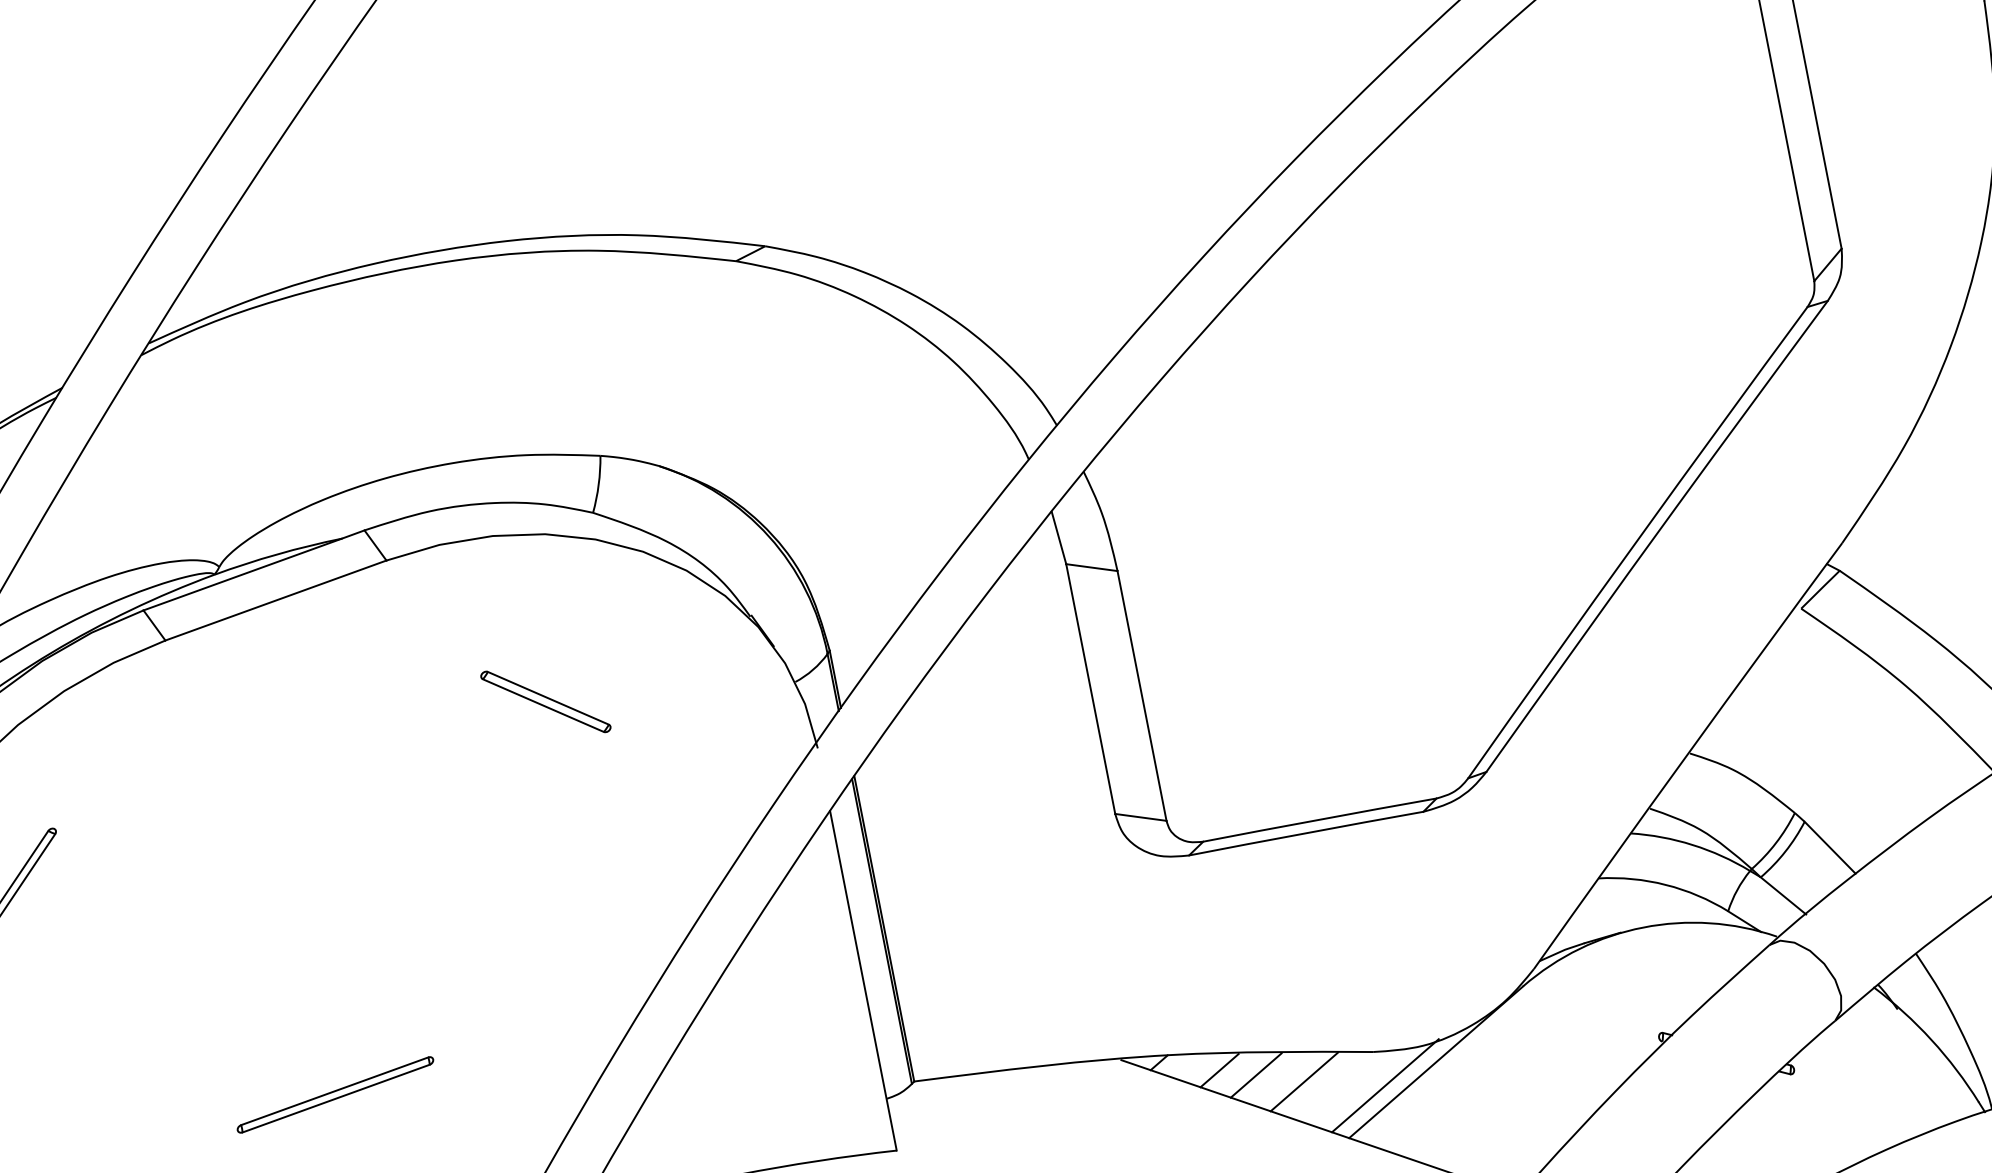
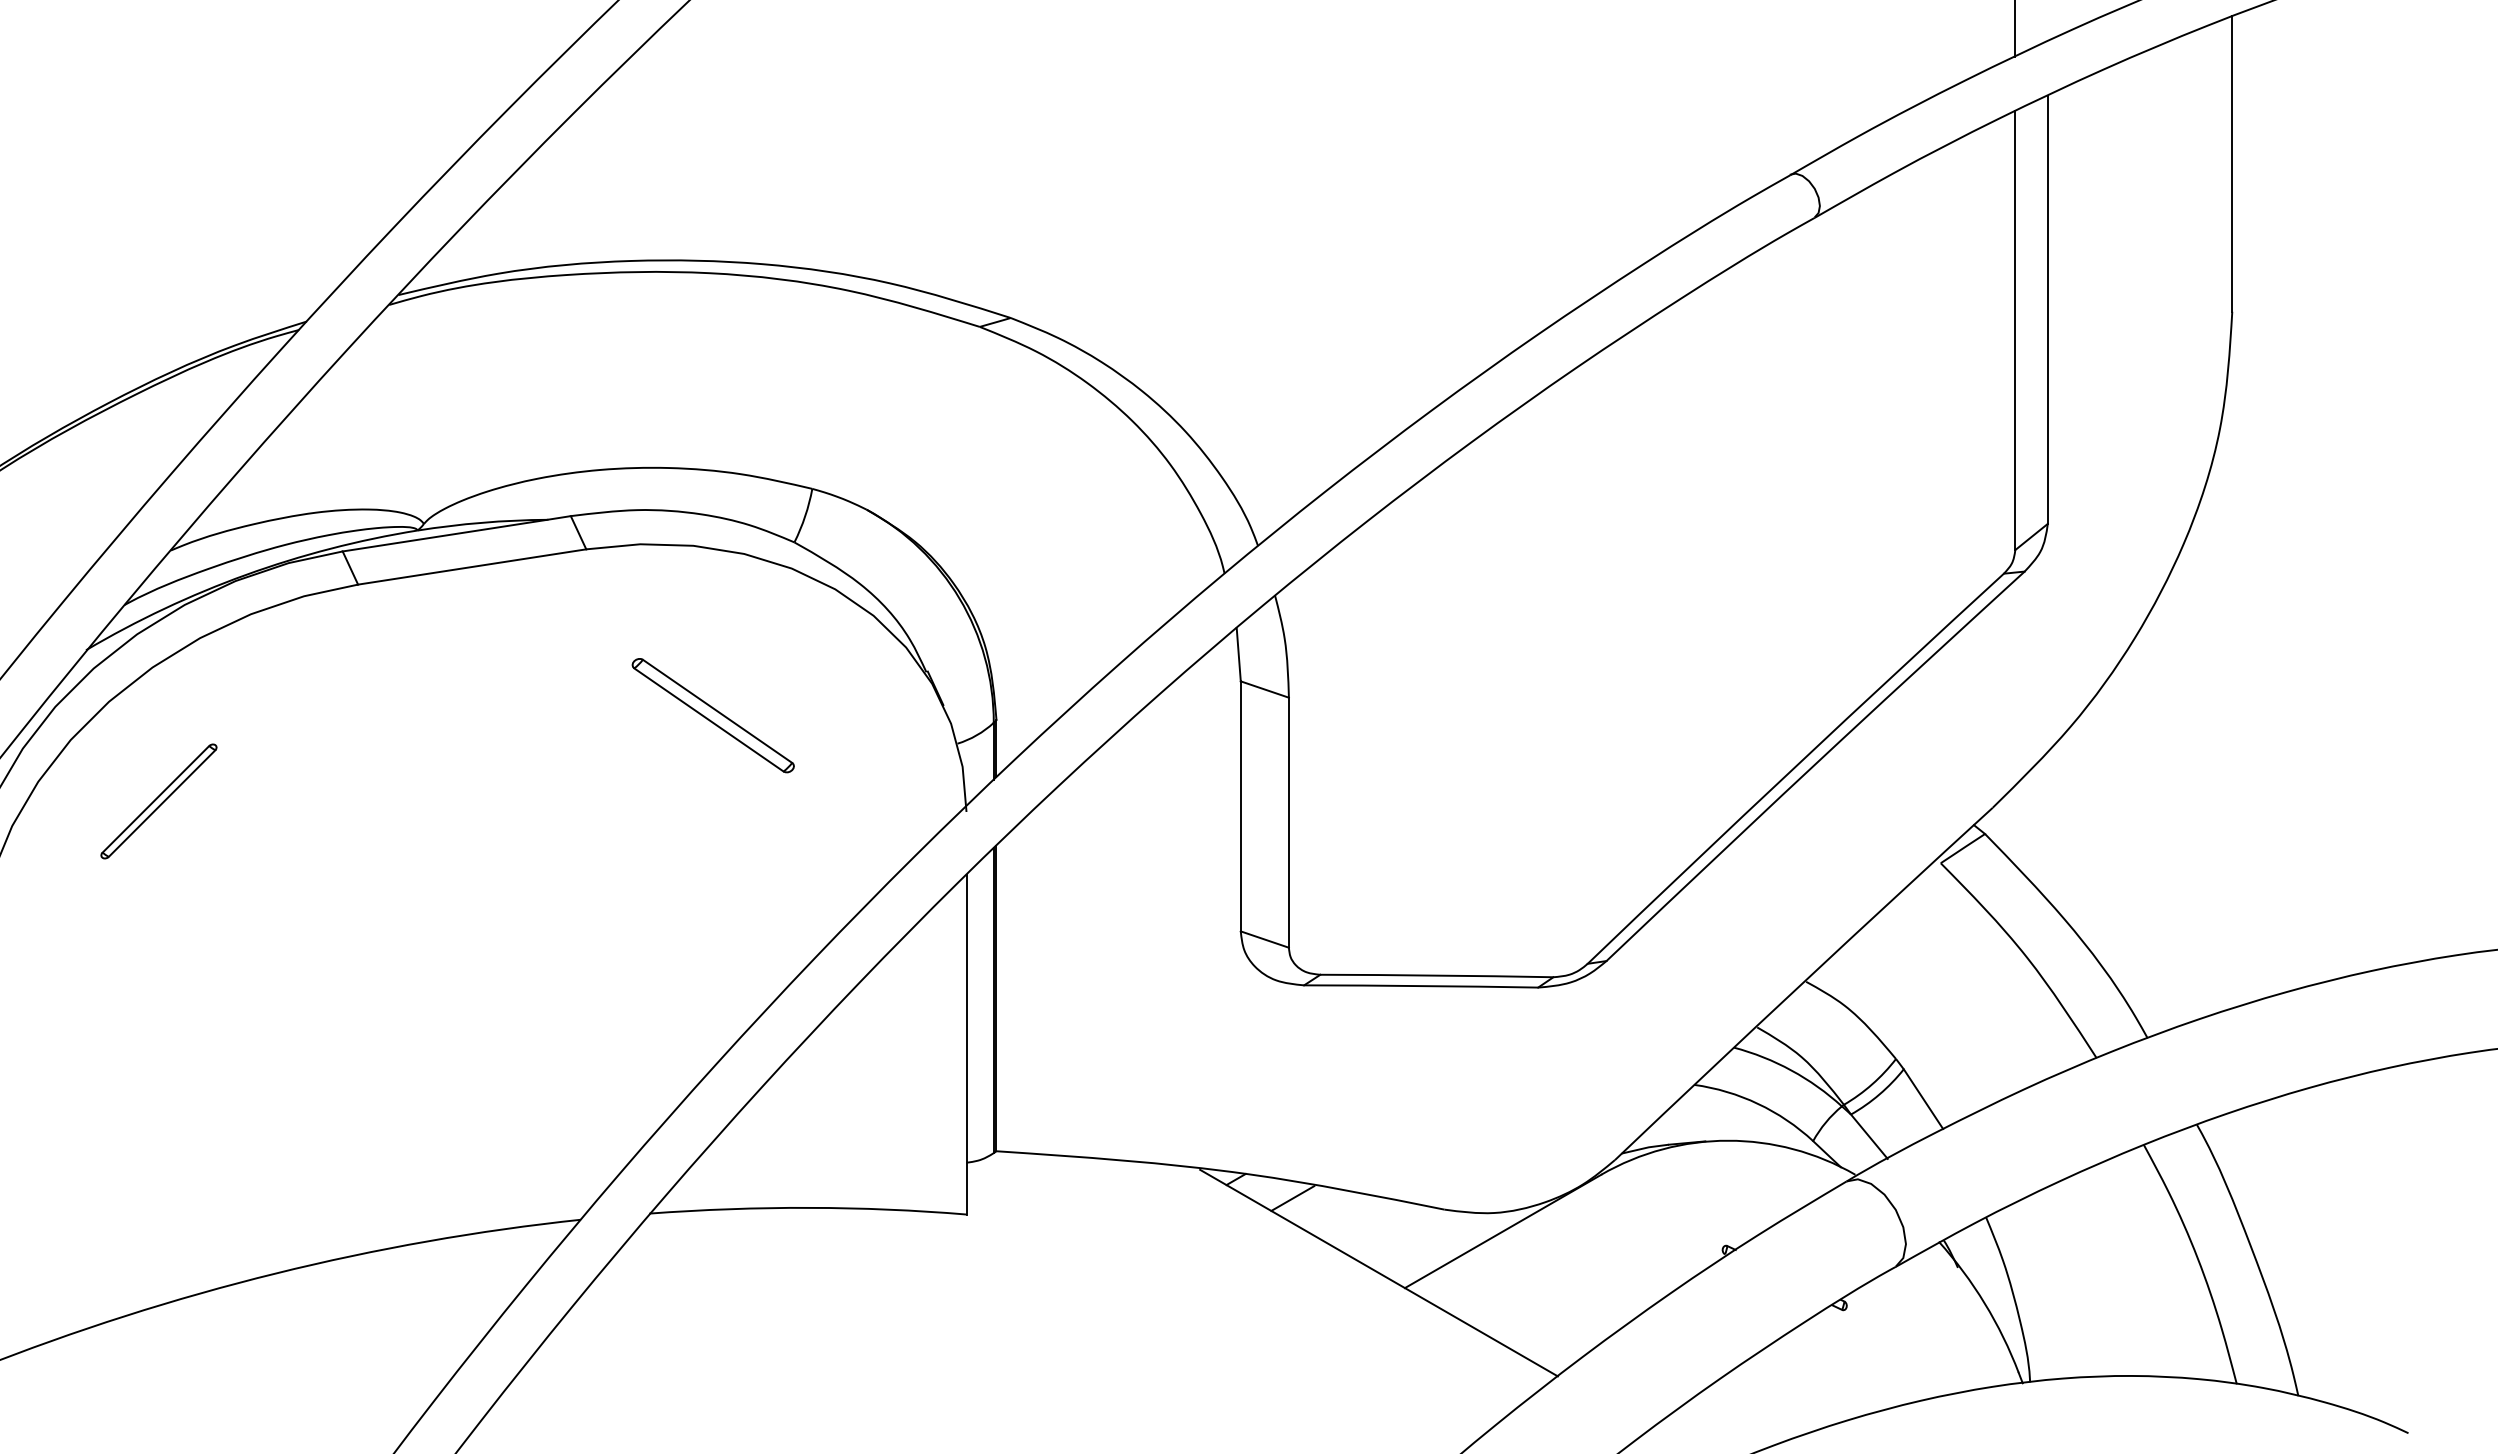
part: (545, 701) -> (712, 715), size x1.4
line: (1255, 1075) -> (1326, 1209), removed
line: (1304, 1081) -> (1372, 1225), removed
line: (1385, 1085) -> (1449, 1244), removed
part: (334, 1094) -> (435, 1054), removed

